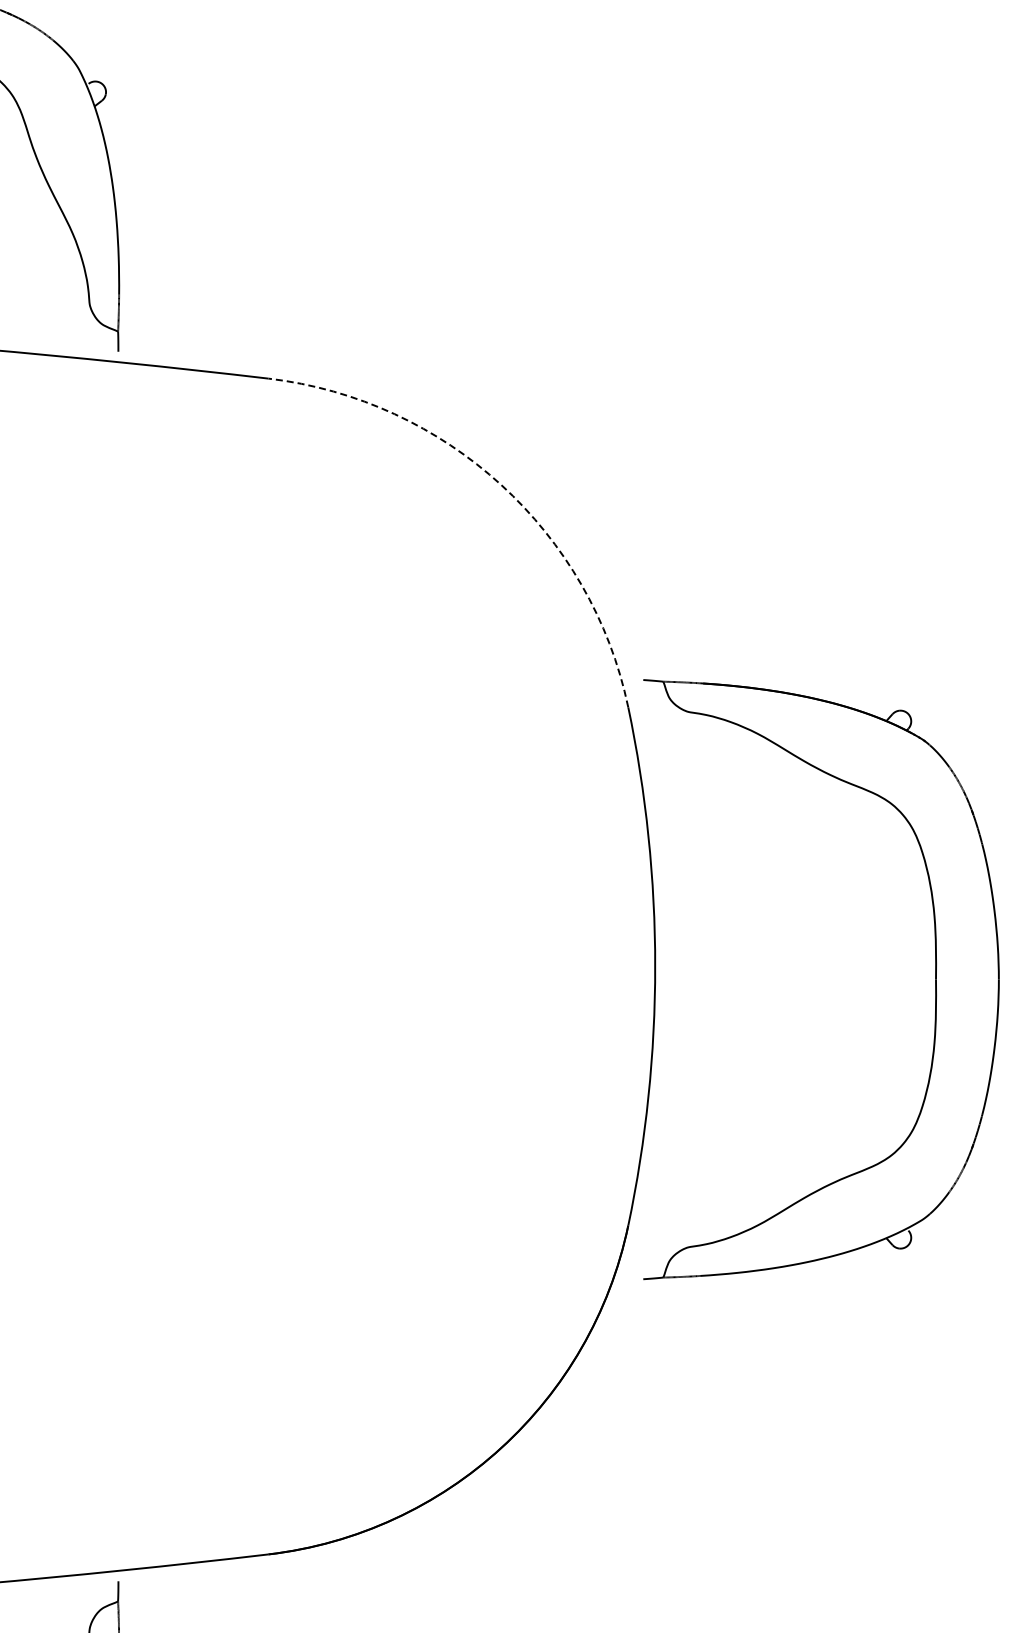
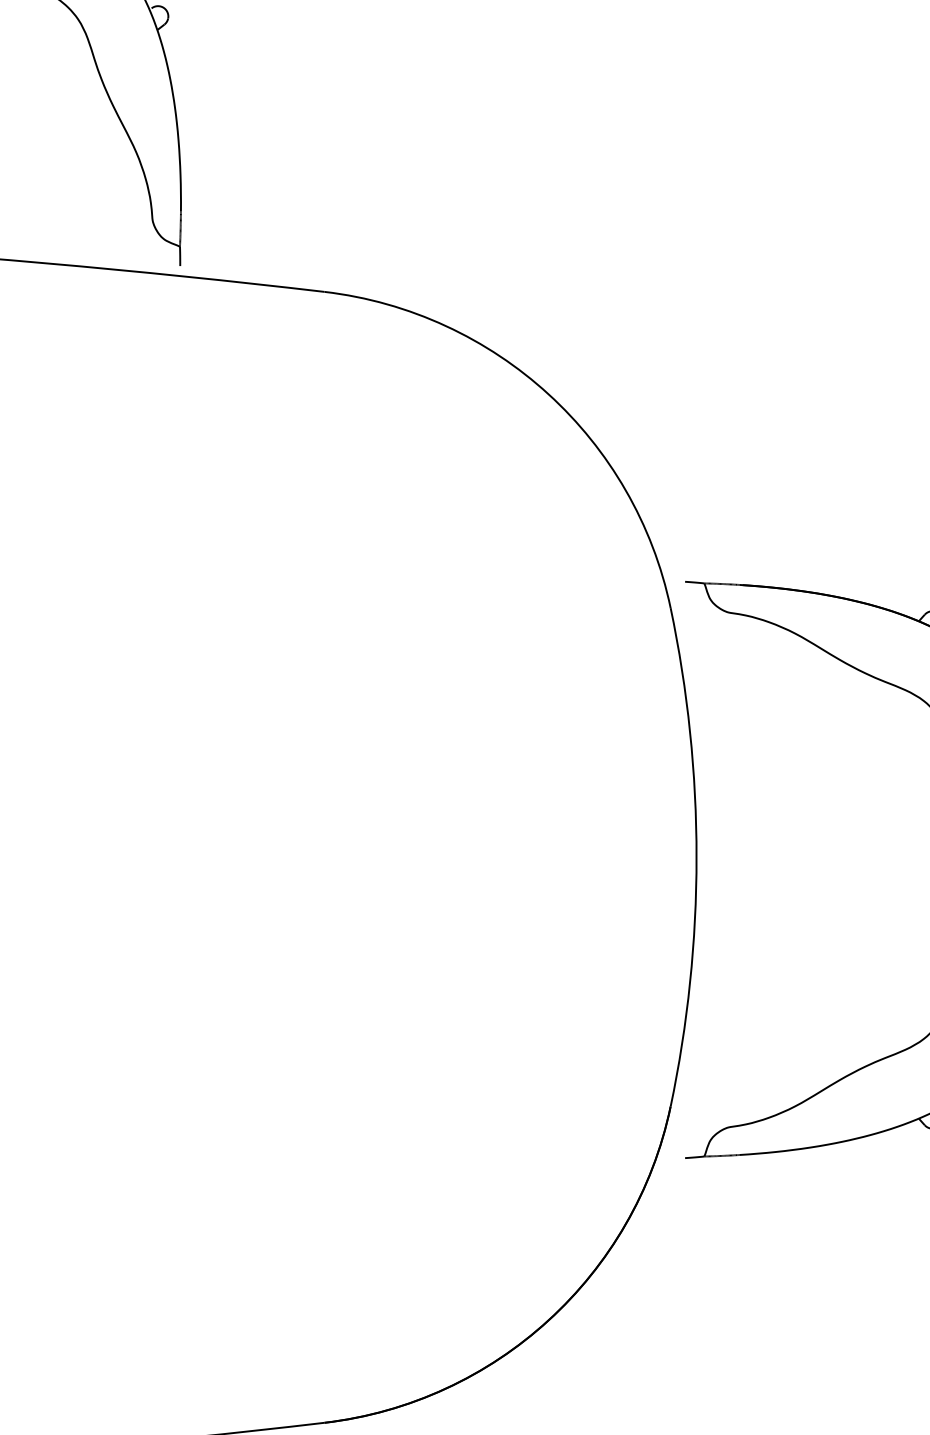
arc: (501, 485) -> (548, 394), dashed -> solid

